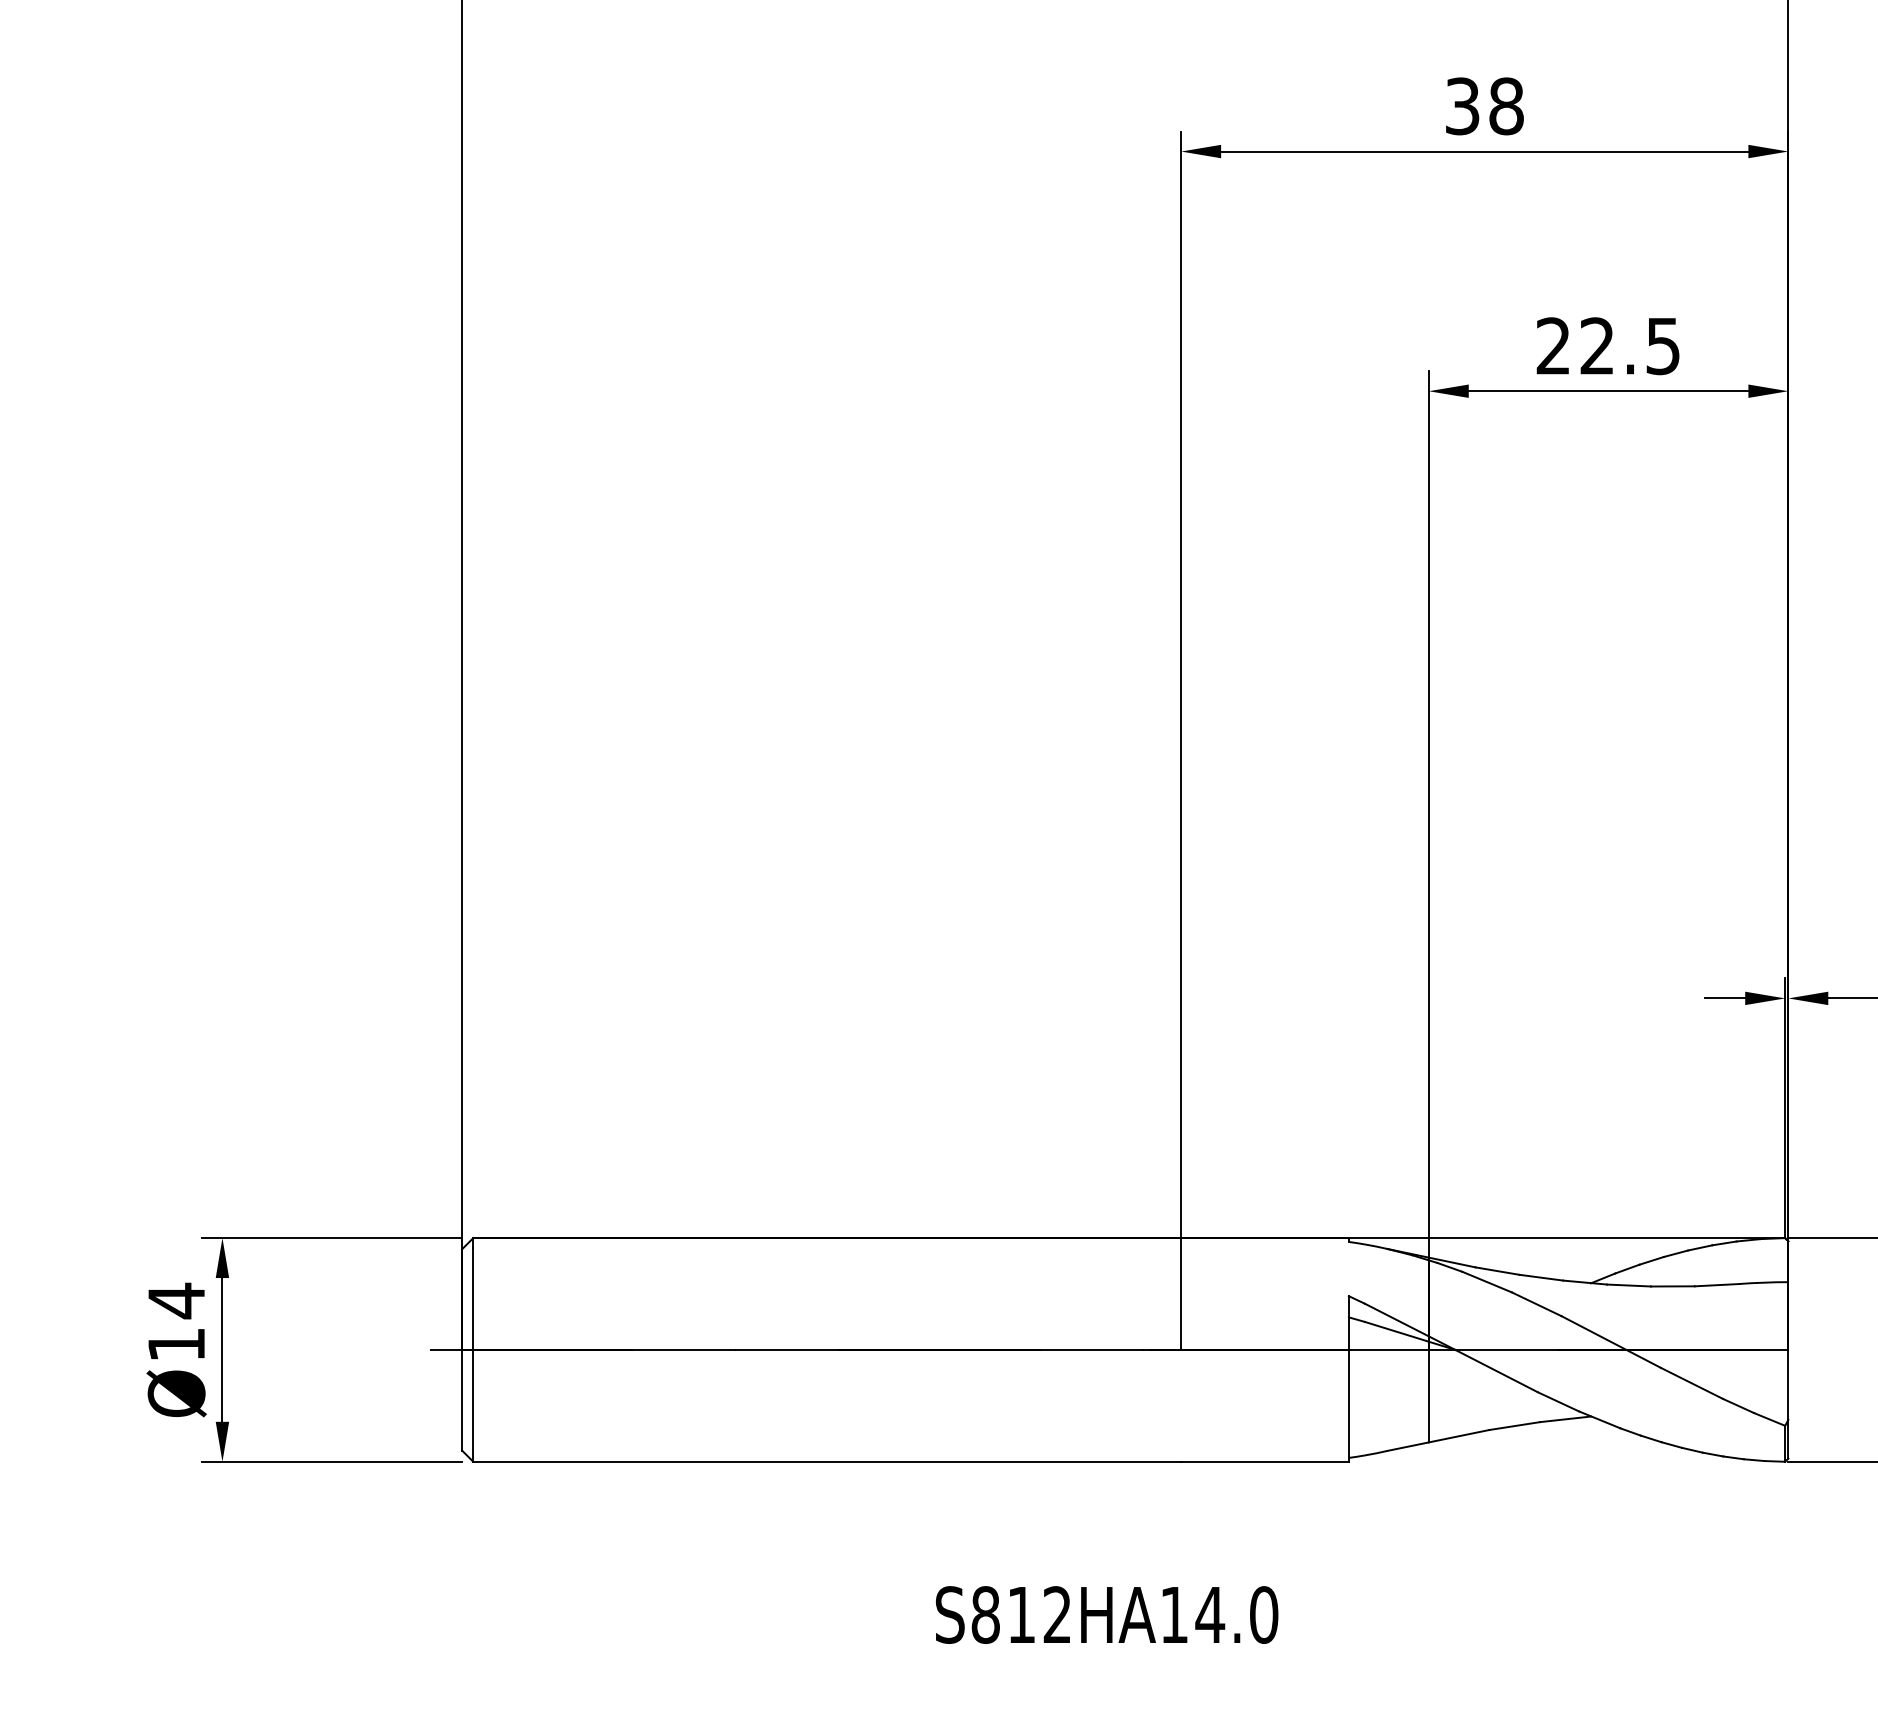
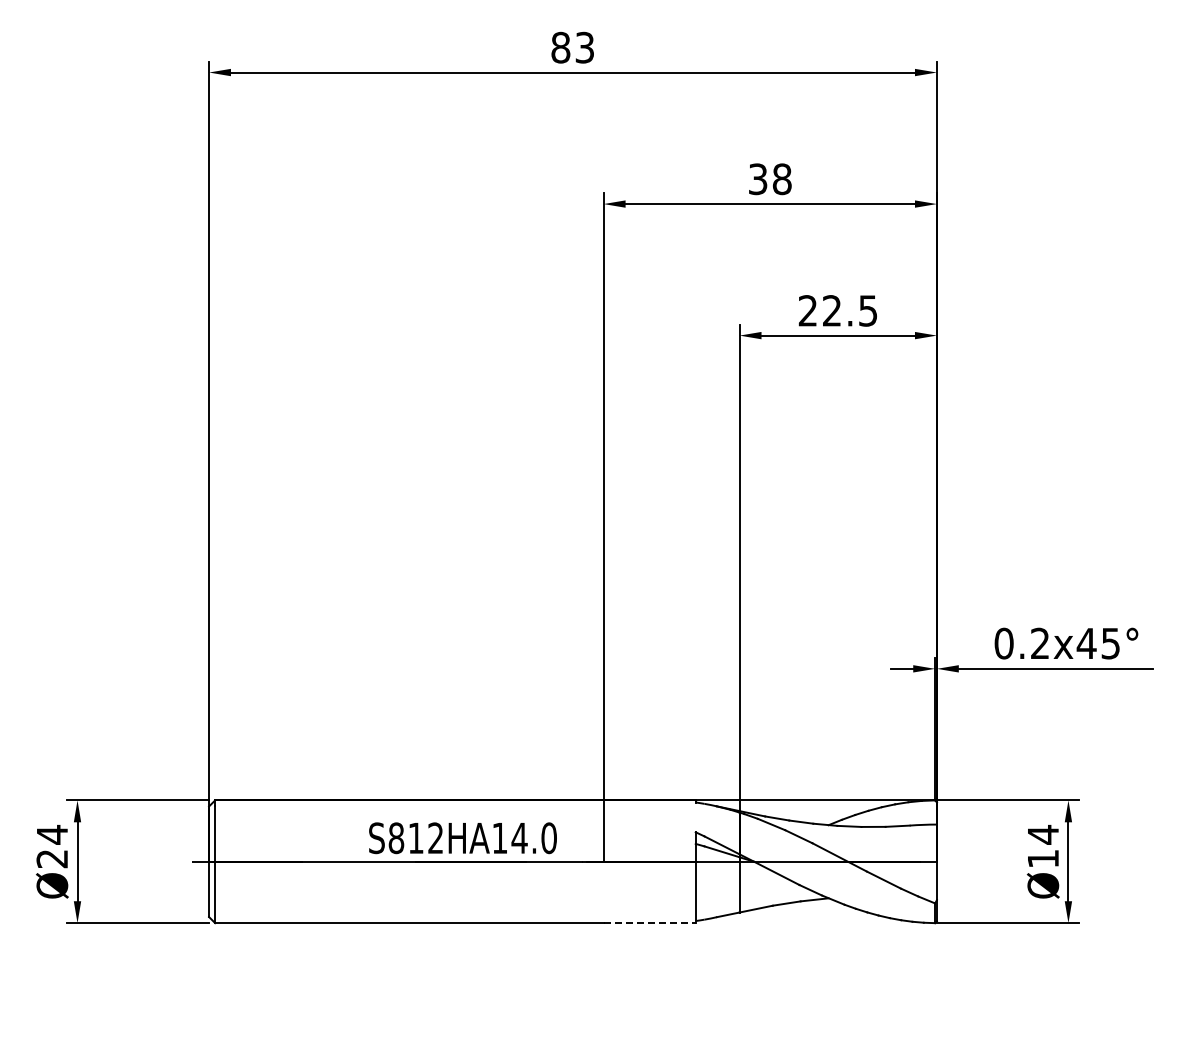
text: (175, 1345) -> (51, 859), Ø14 -> Ø24
line: (1266, 1462) -> (650, 923), solid -> dashed
text: (1106, 1615) -> (462, 838), moved

